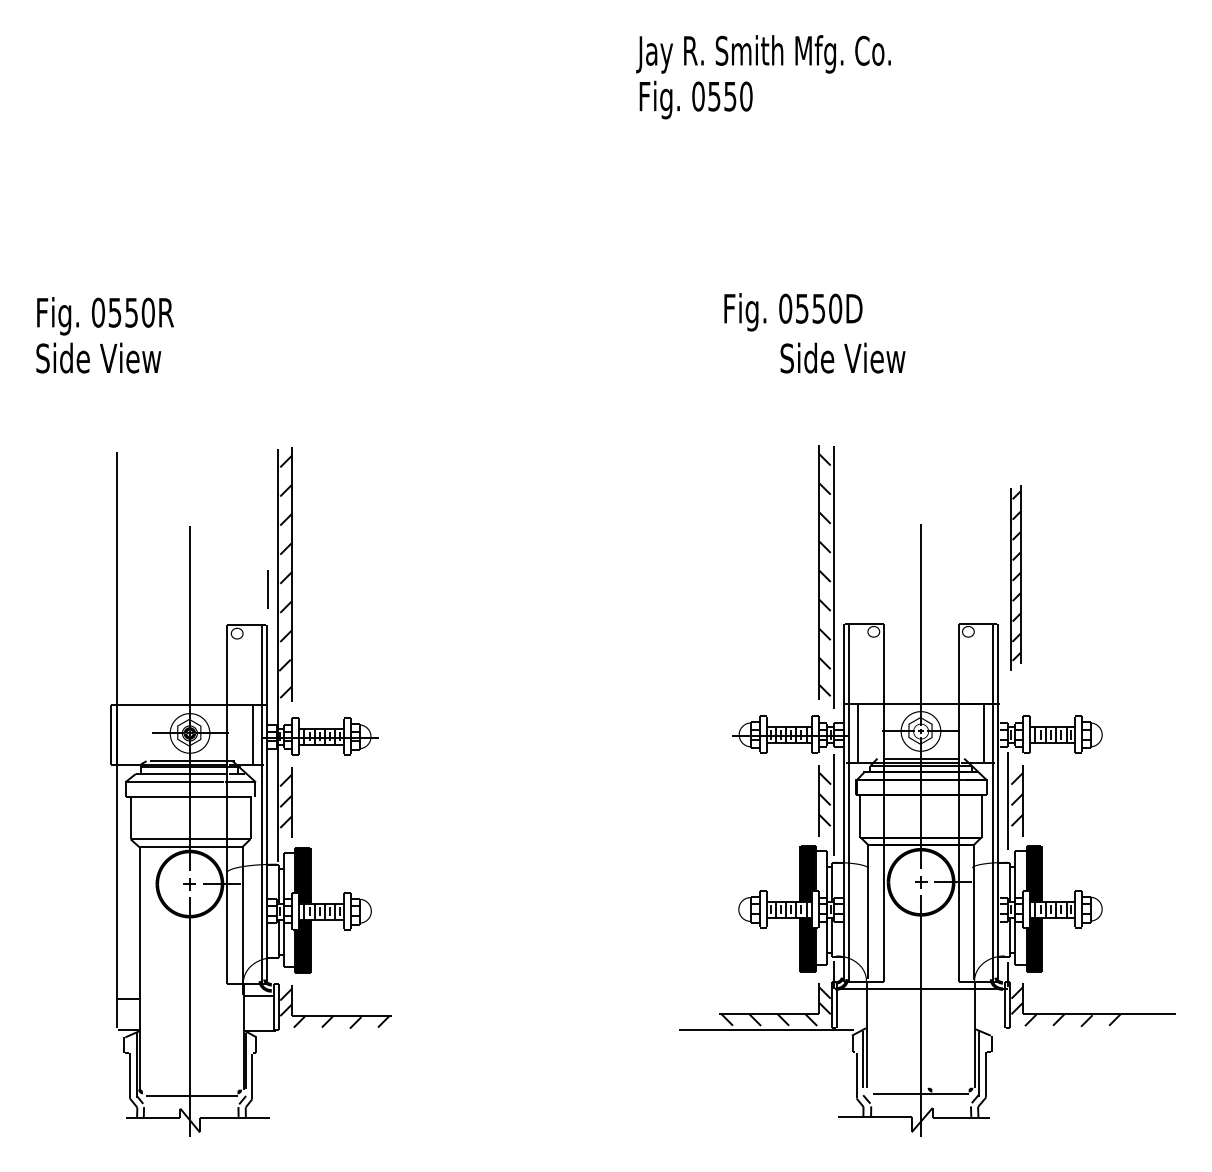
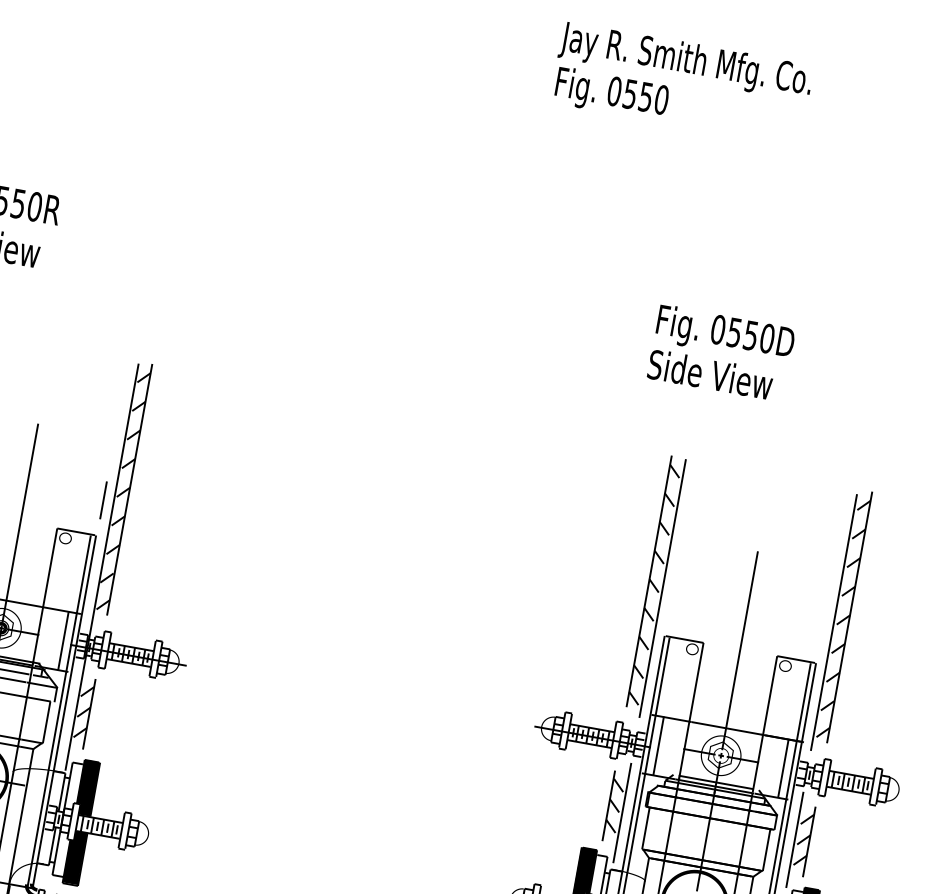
text: (793, 312) -> (725, 334), moved
part: (1015, 577) -> (841, 620), size x1.43

